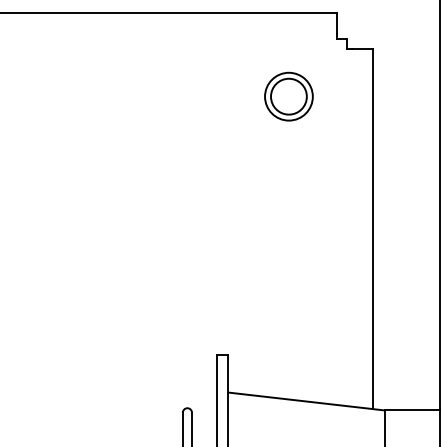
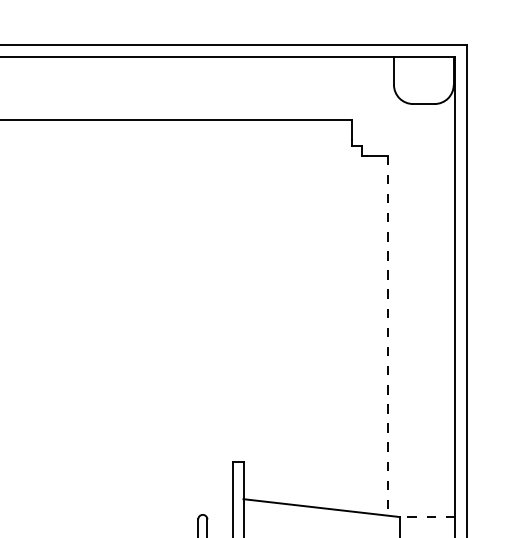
part: (289, 96) -> (304, 203), removed
line: (373, 229) -> (388, 336), solid -> dashed
line: (412, 410) -> (427, 517), solid -> dashed

